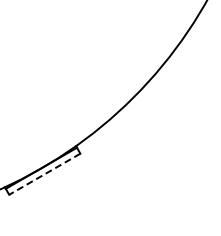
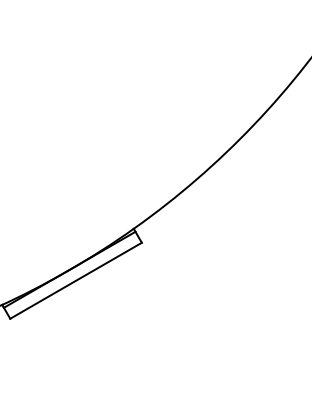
line: (44, 174) -> (75, 281), dashed -> solid

